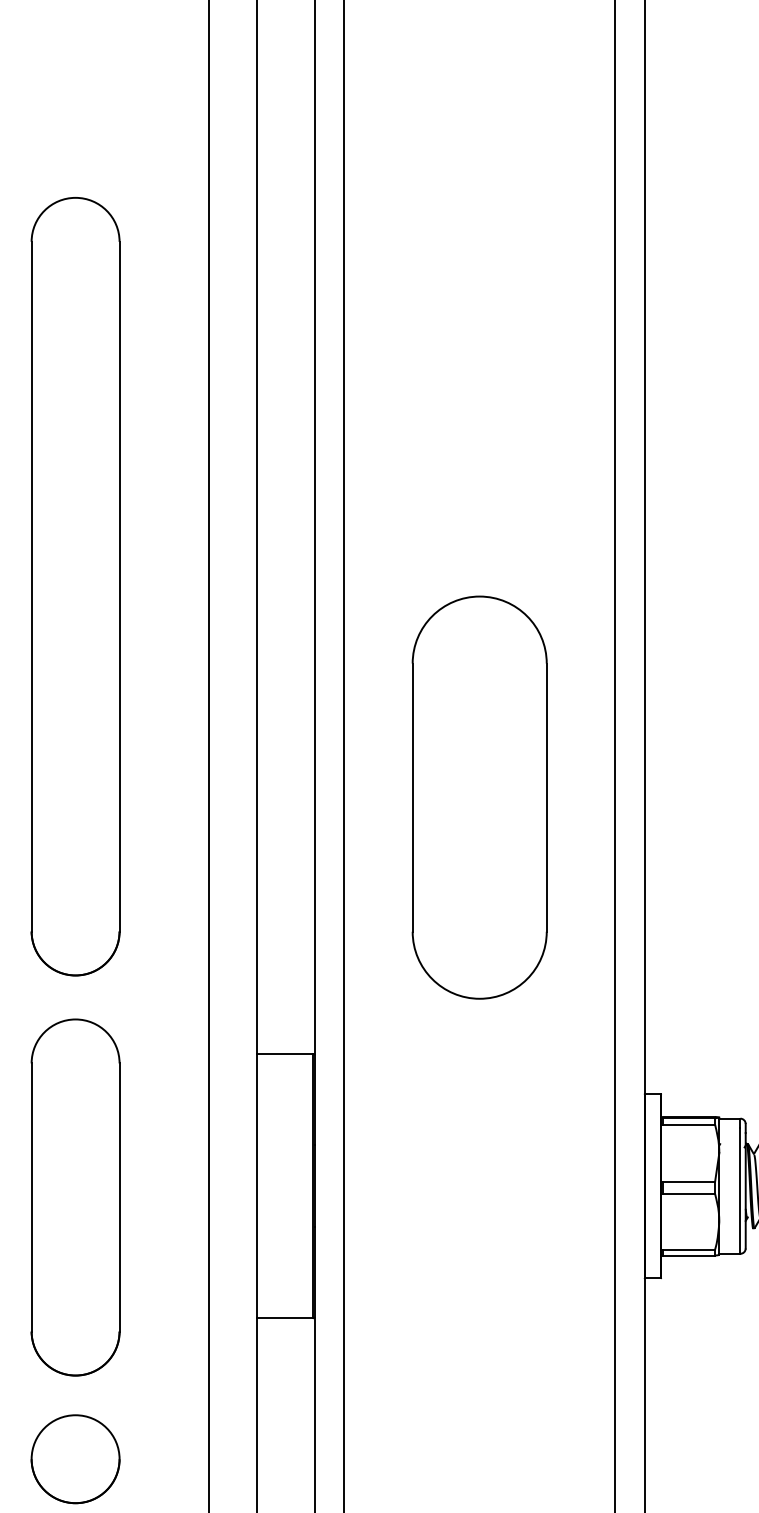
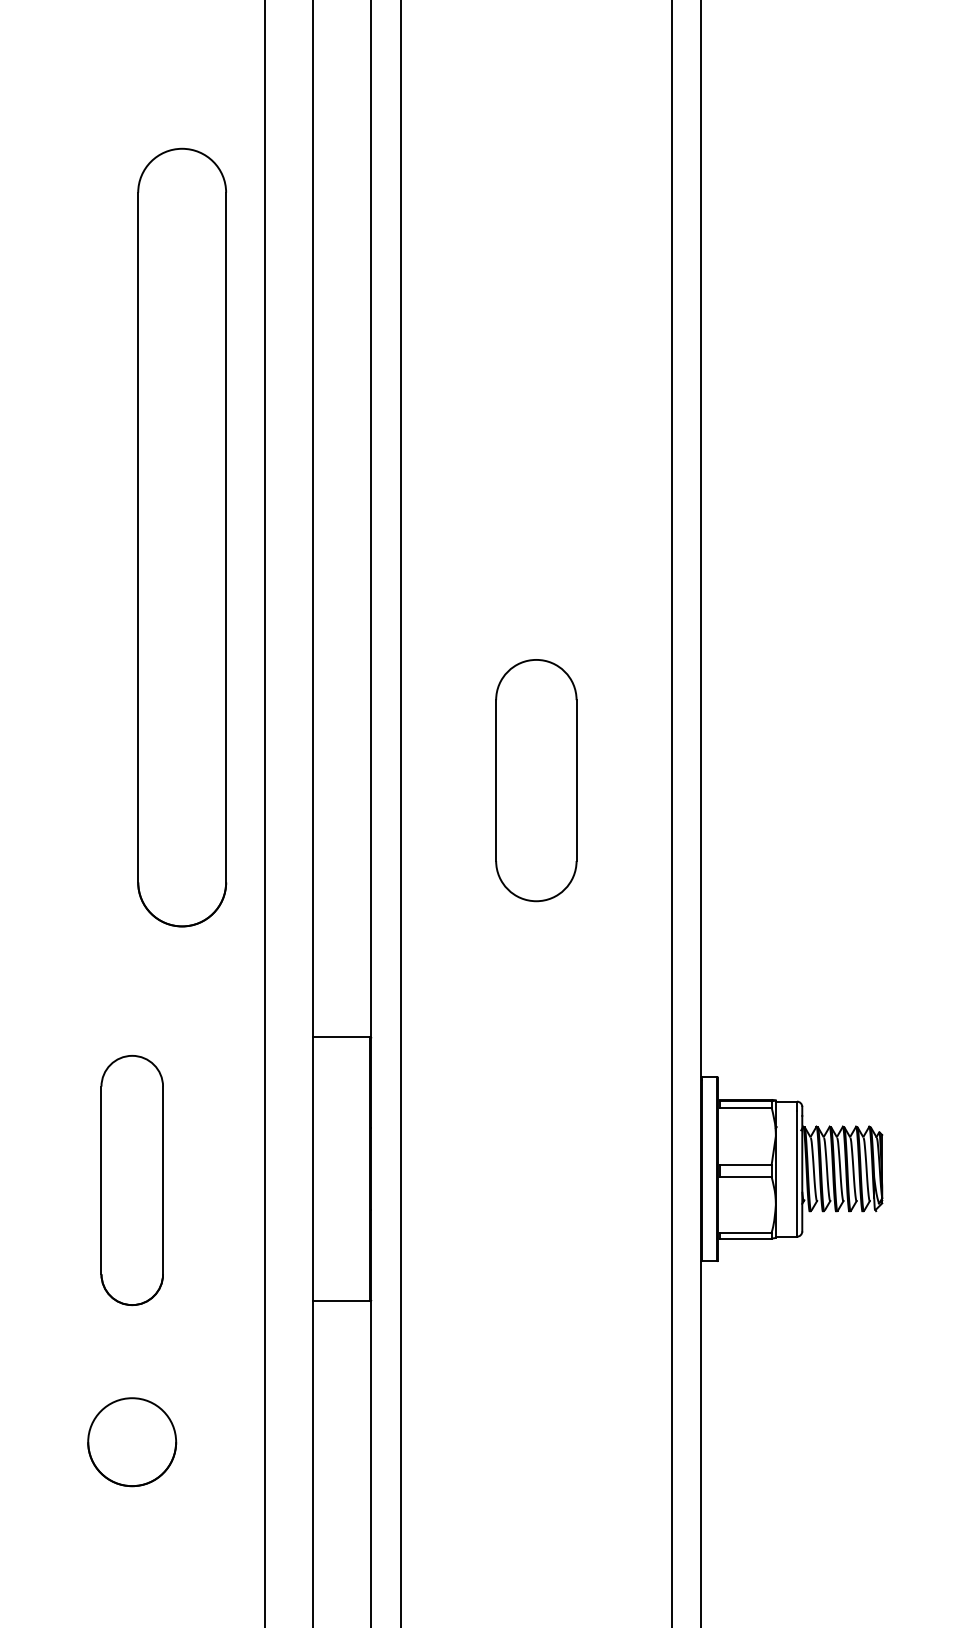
part: (75, 586) -> (182, 537), moved
part: (479, 797) -> (536, 780), size x0.6
part: (75, 1197) -> (132, 1180), size x0.7

